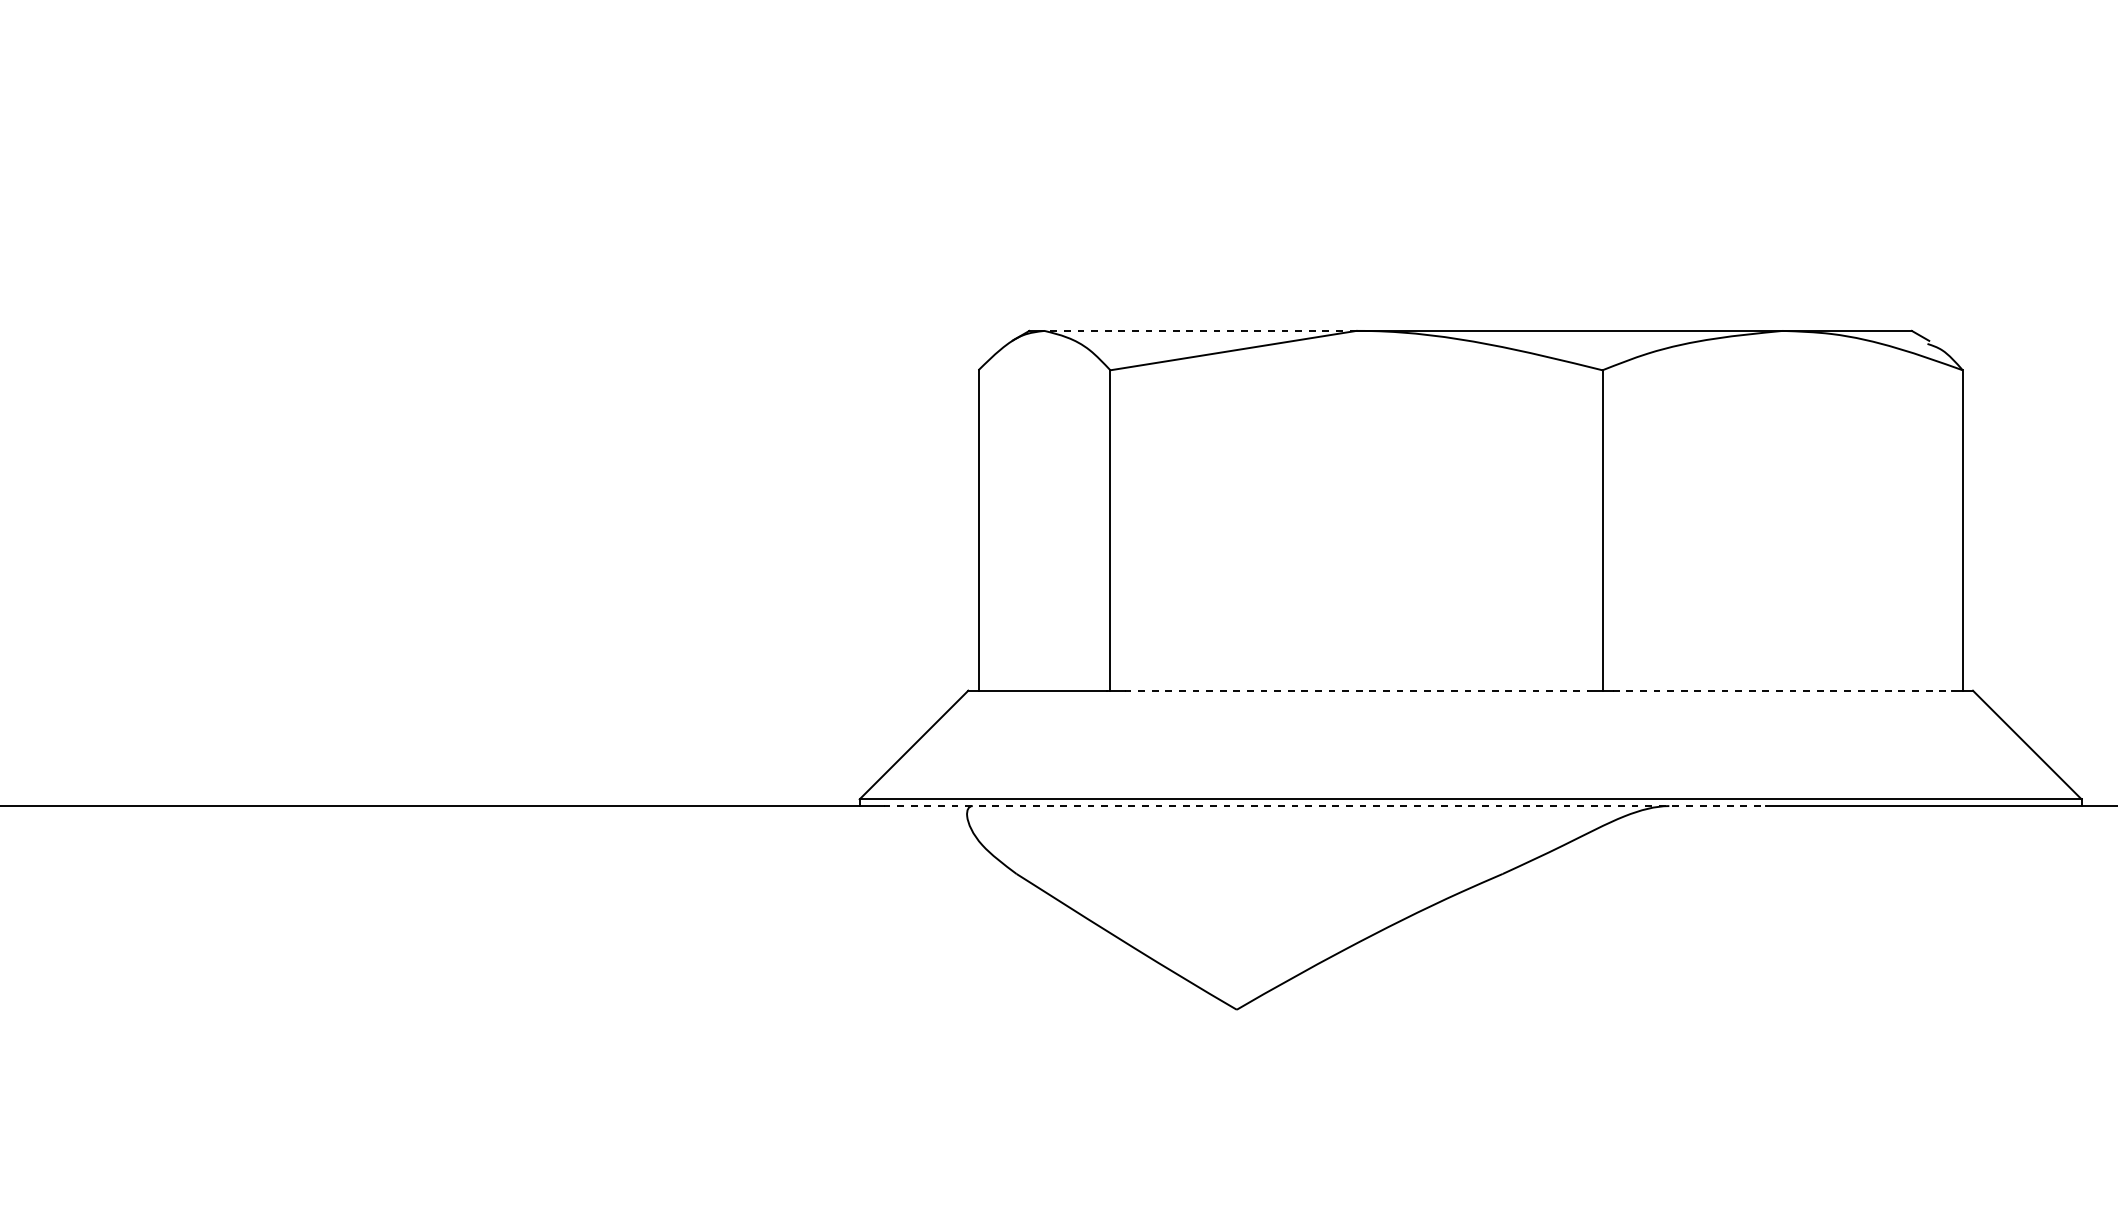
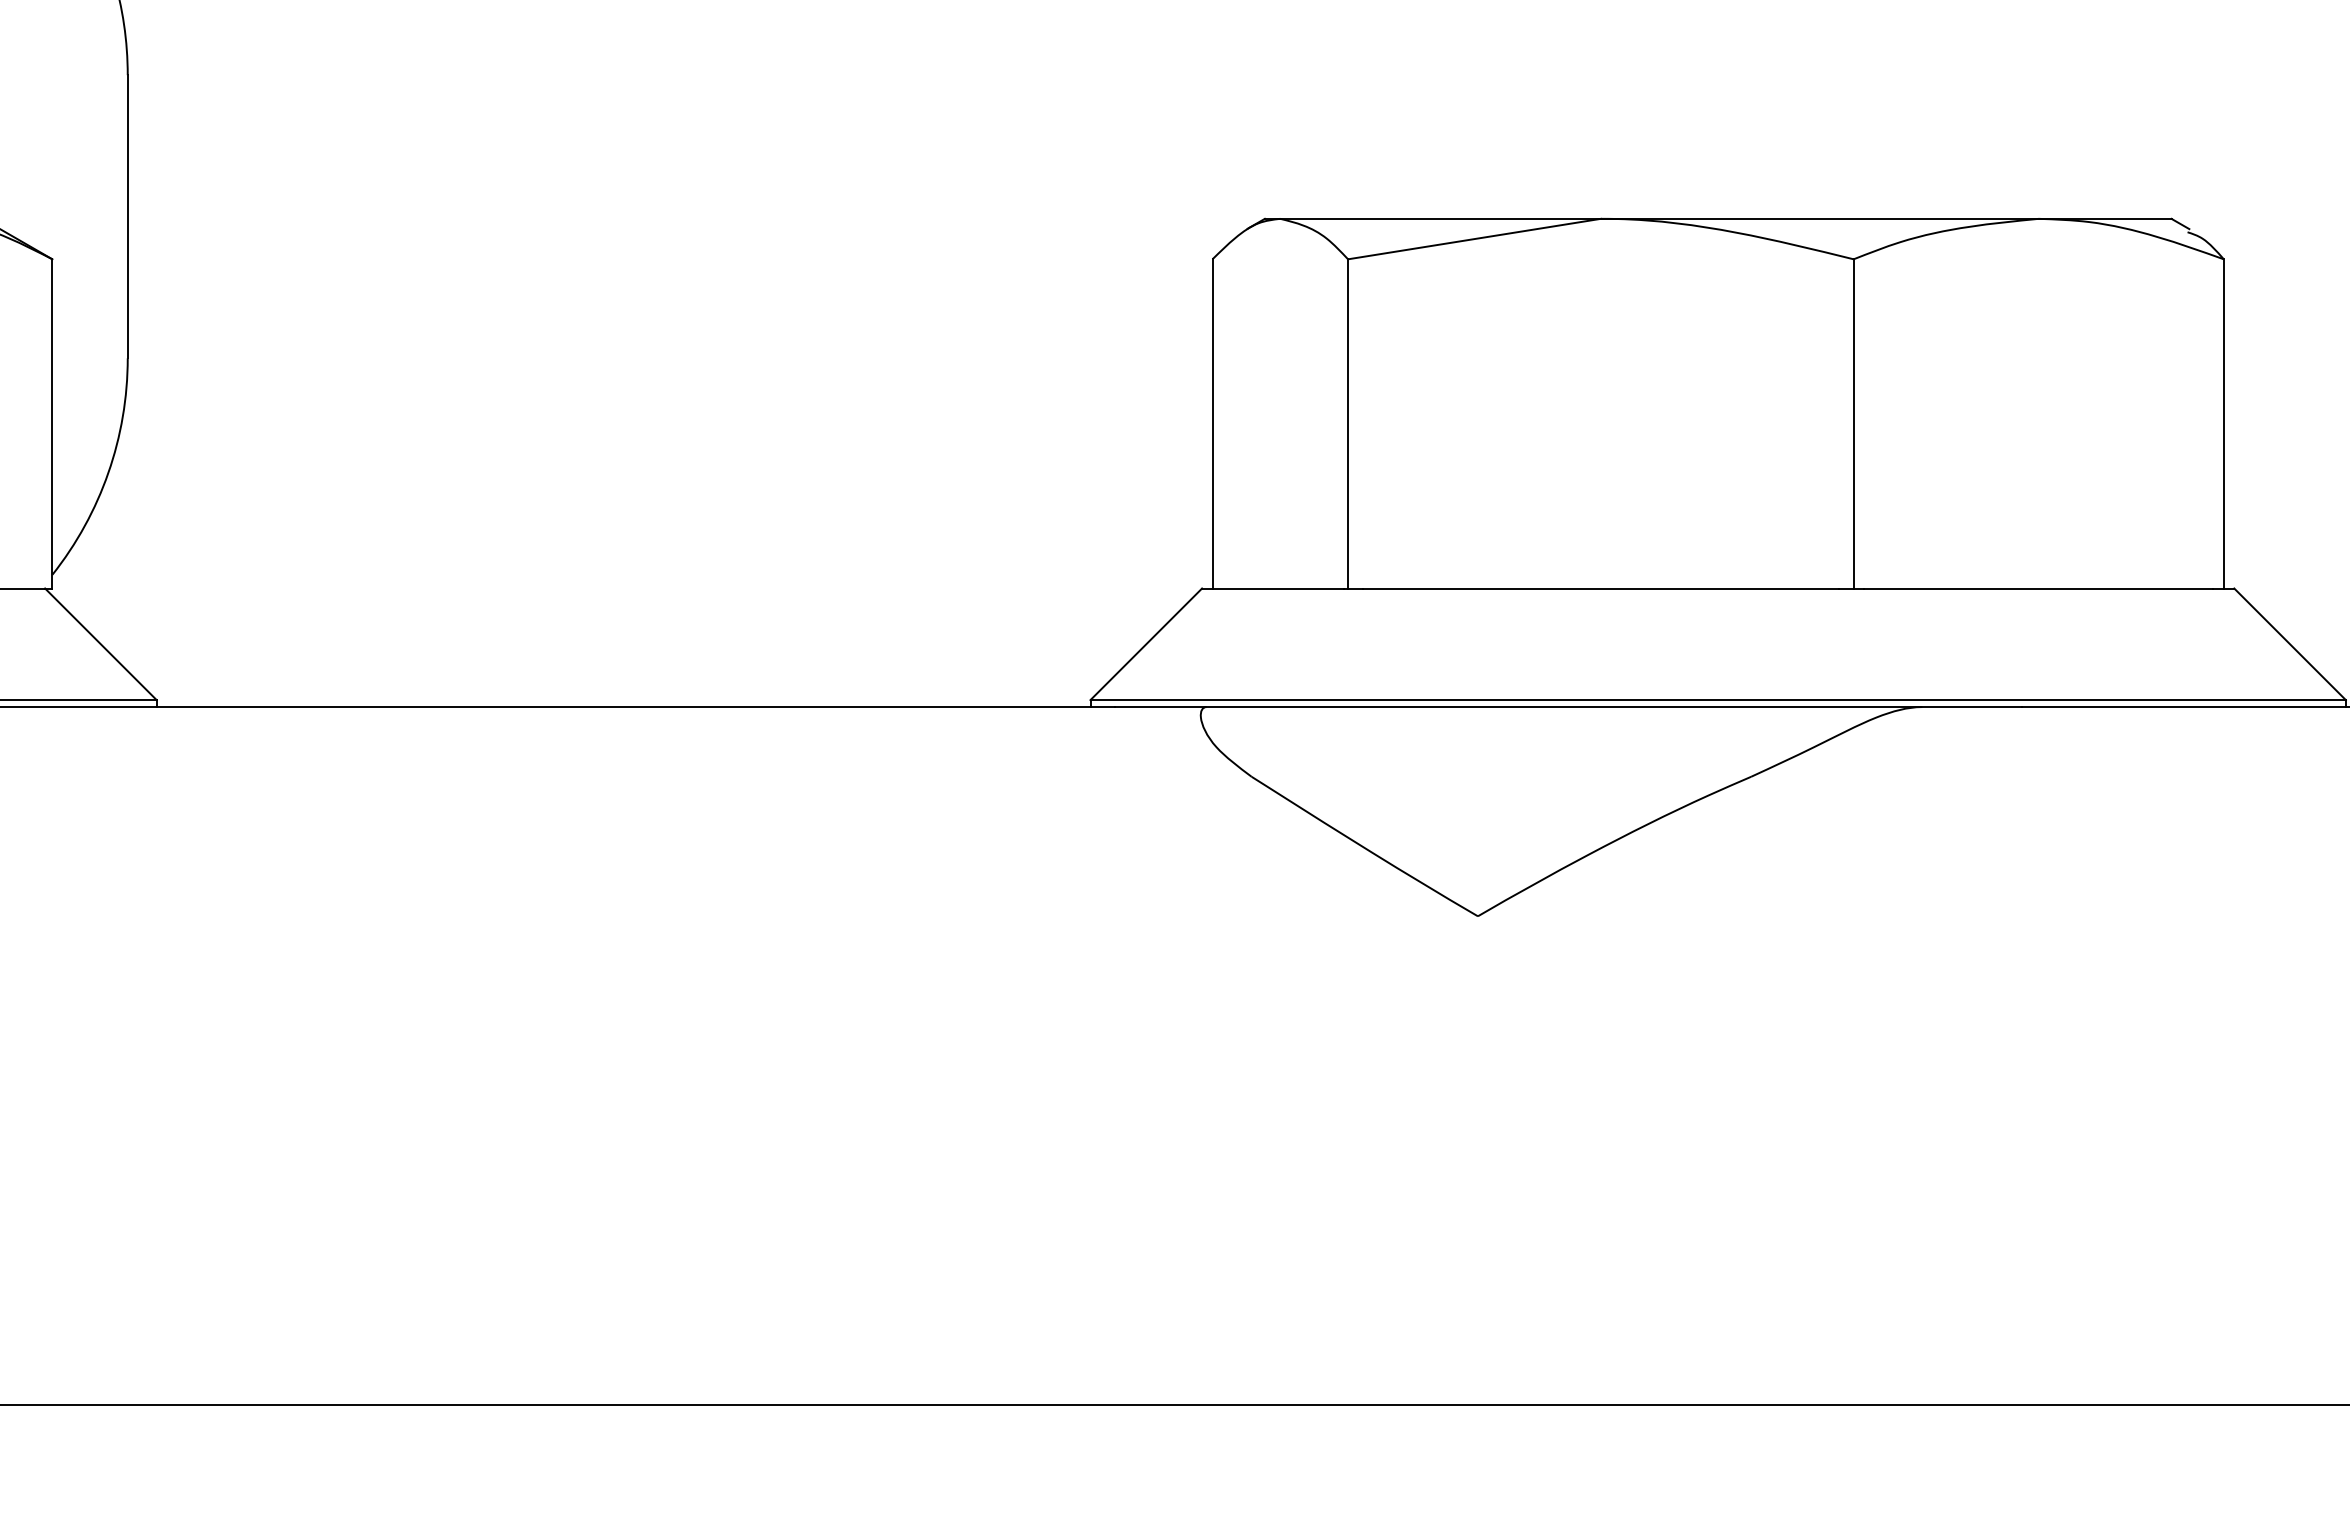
line: (1200, 330) -> (1440, 218), dashed -> solid
line: (1357, 690) -> (1601, 588), dashed -> solid
line: (1783, 690) -> (2039, 588), dashed -> solid
line: (1324, 806) -> (1568, 707), dashed -> solid

